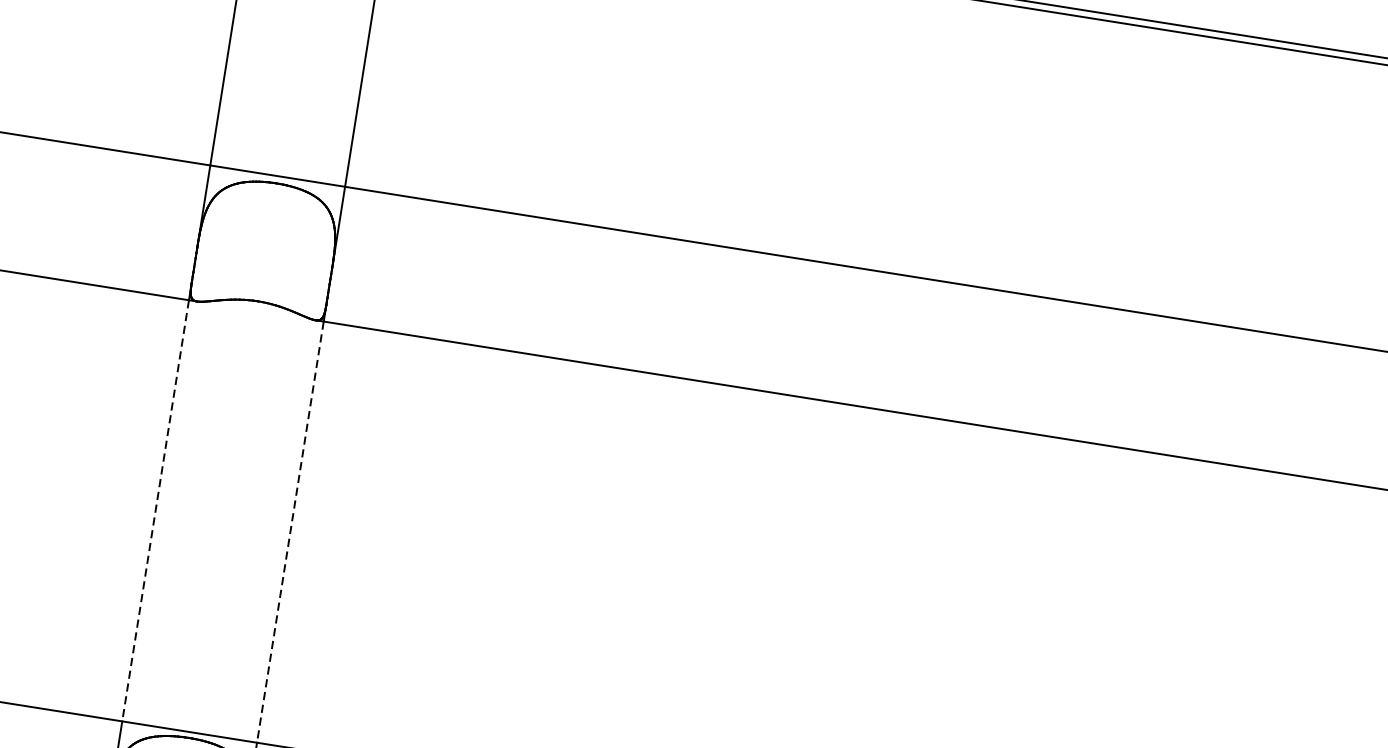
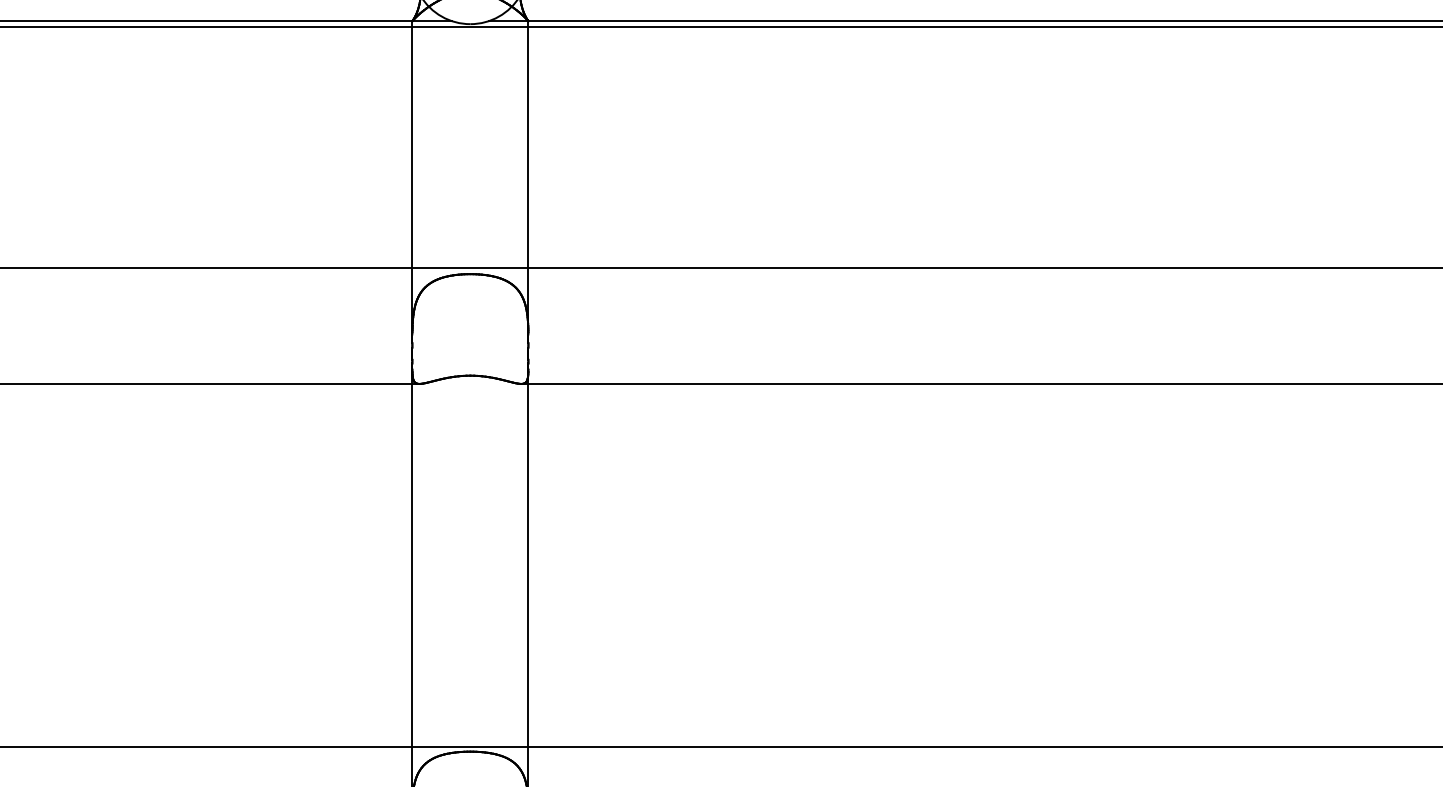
line: (155, 511) -> (412, 565), dashed -> solid
line: (290, 532) -> (528, 565), dashed -> solid

